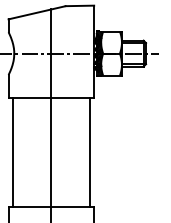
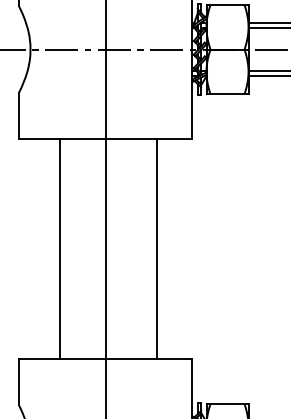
line: (12, 151) -> (59, 247), moved
line: (89, 151) -> (156, 247), moved

